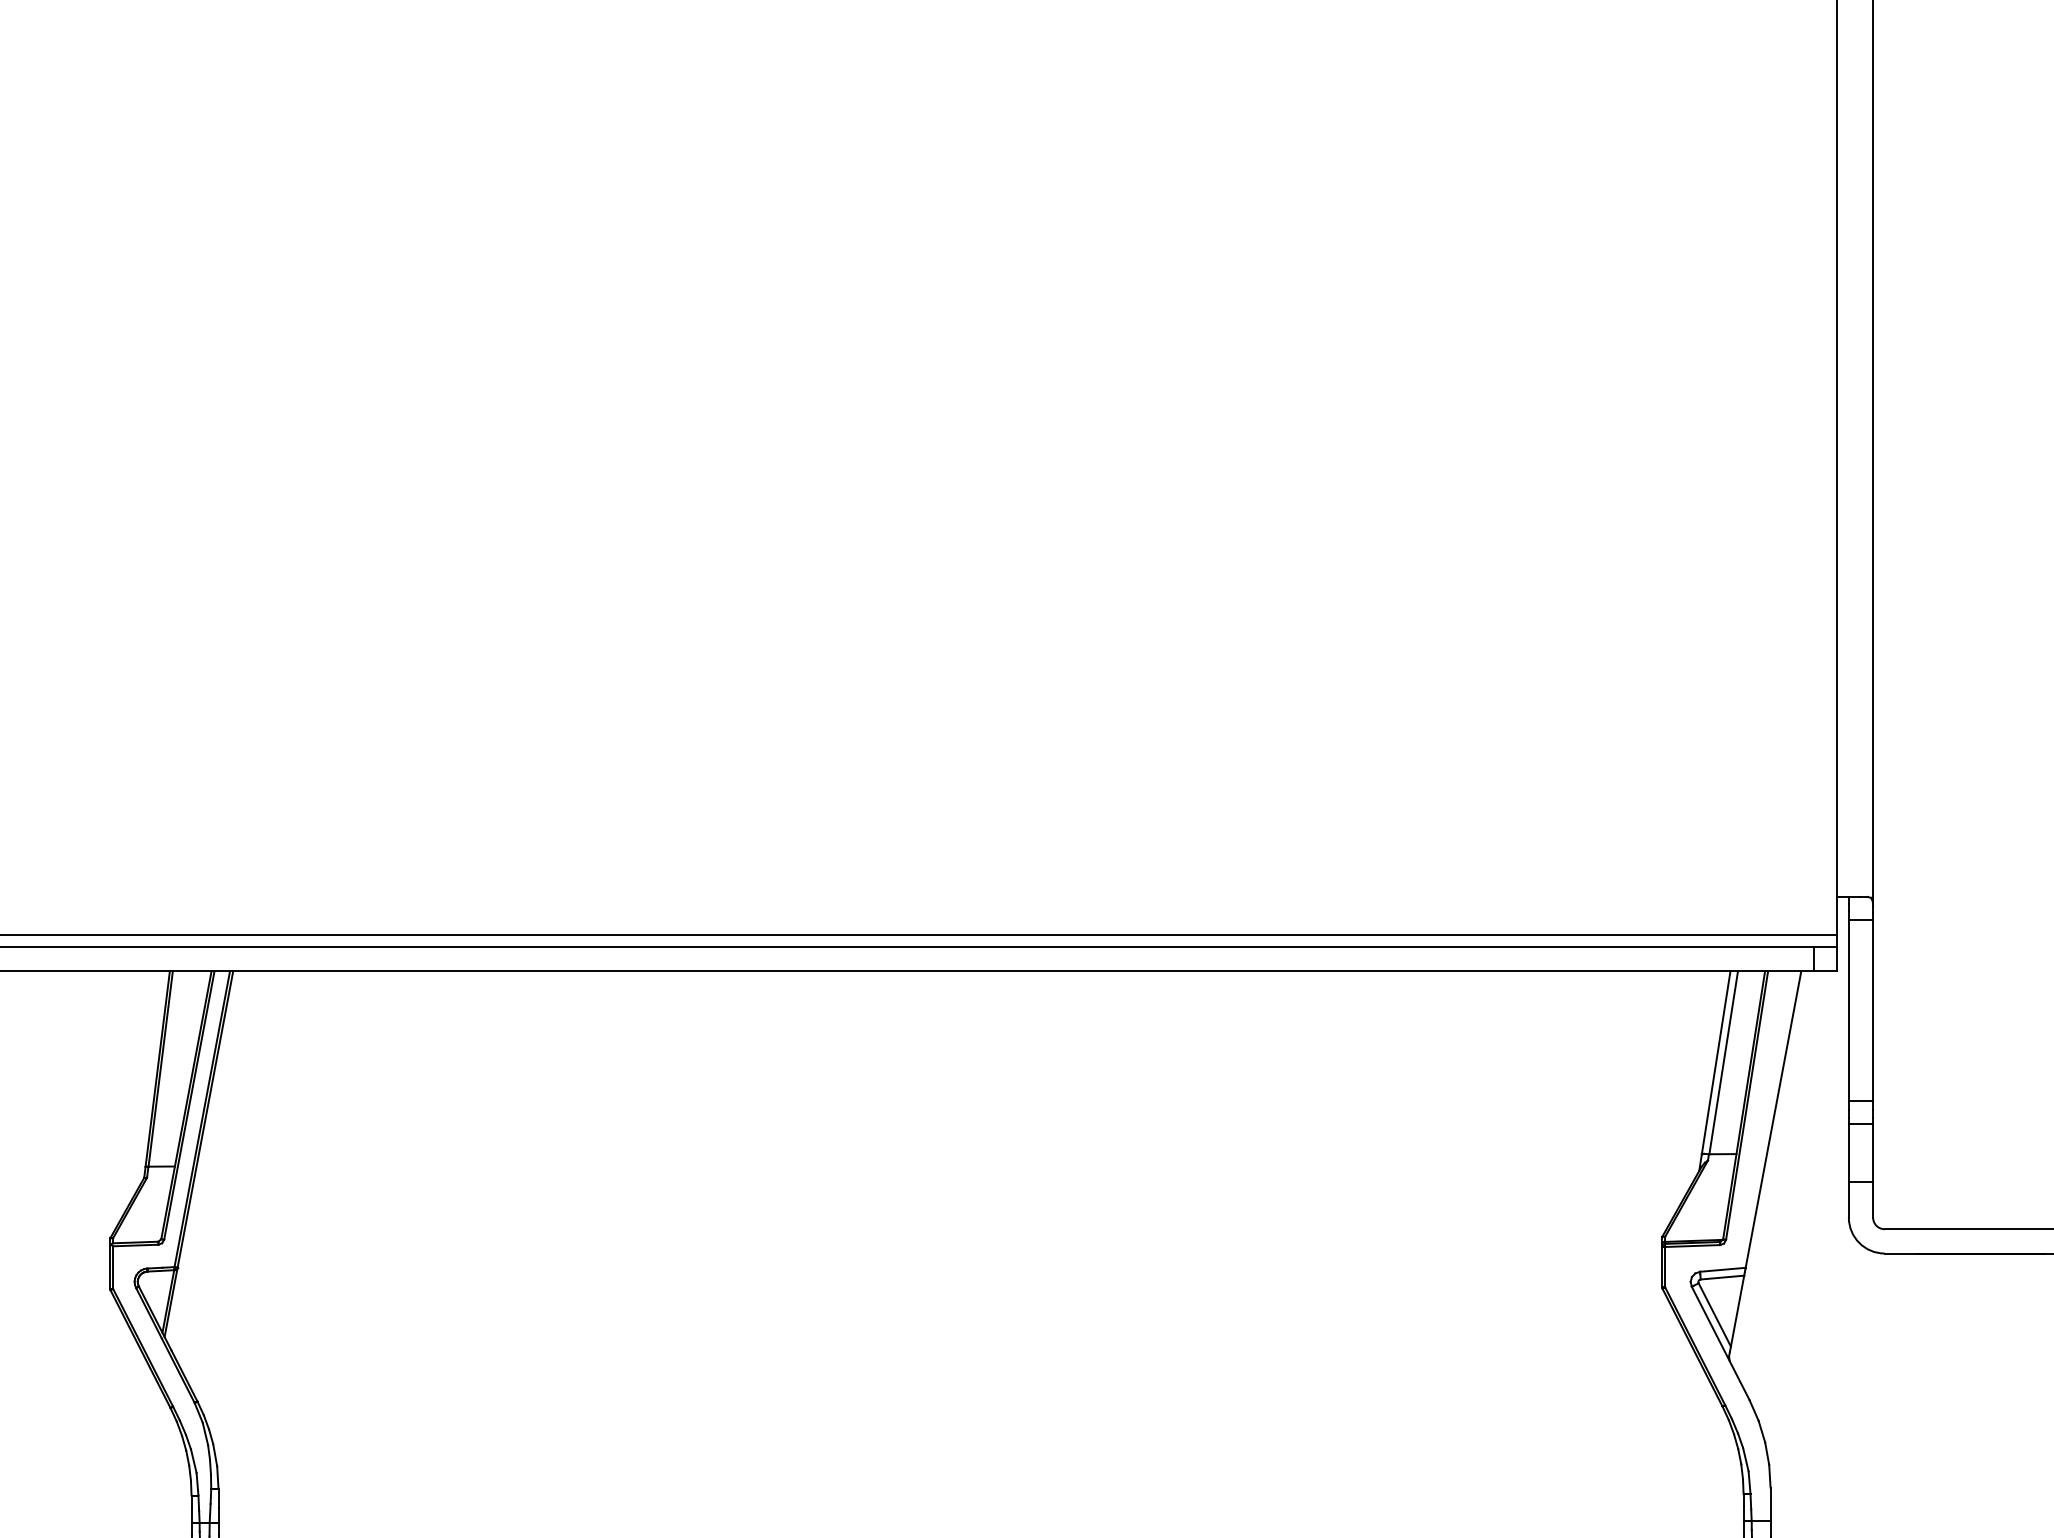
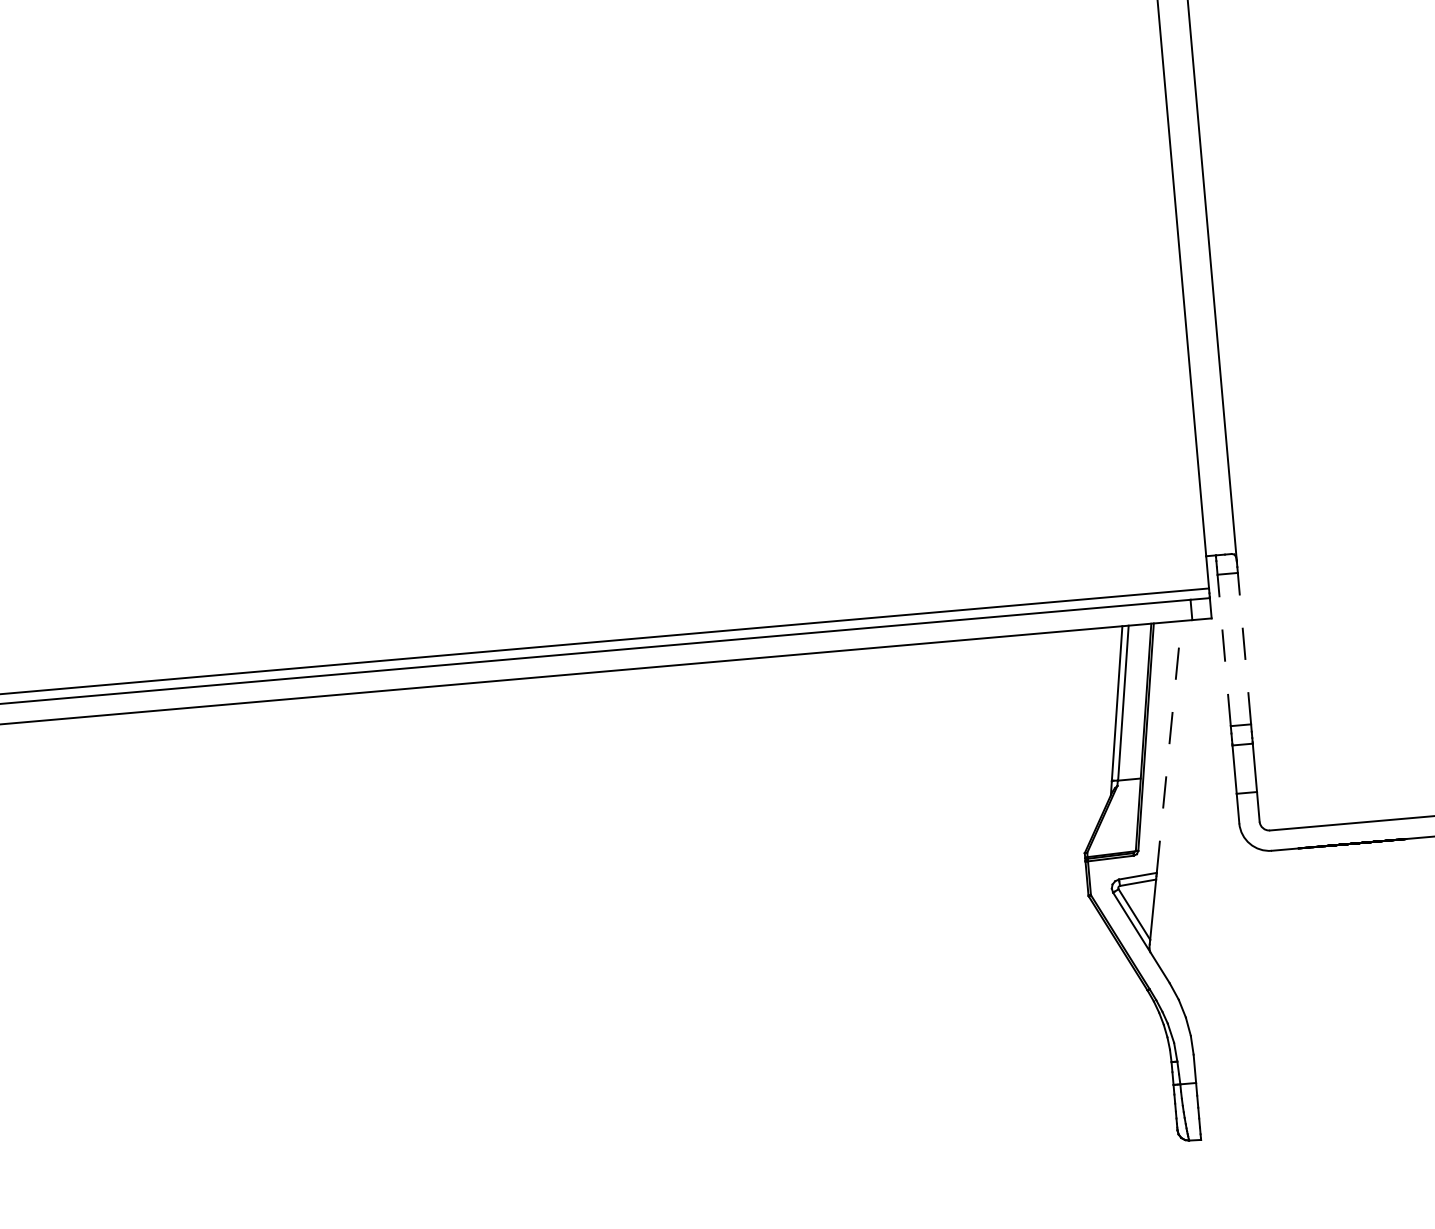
line: (1848, 1010) -> (1223, 650), solid -> dashed
line: (1873, 1010) -> (1244, 648), solid -> dashed
line: (1773, 1119) -> (1169, 746), solid -> dashed

